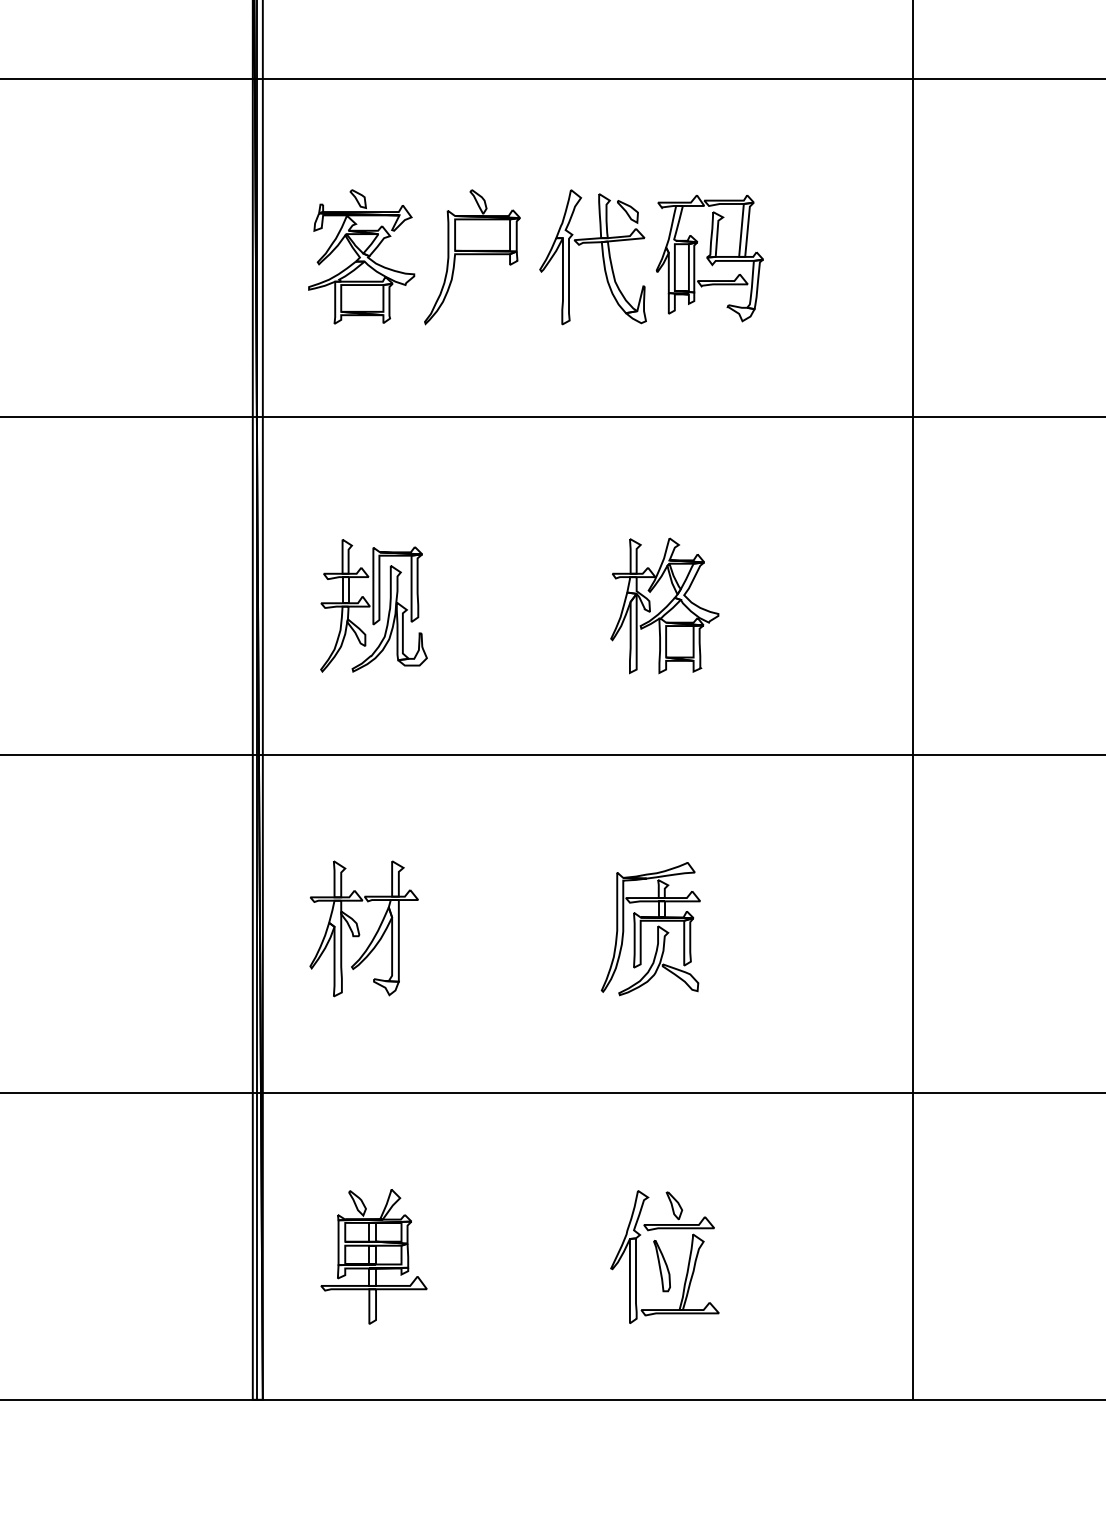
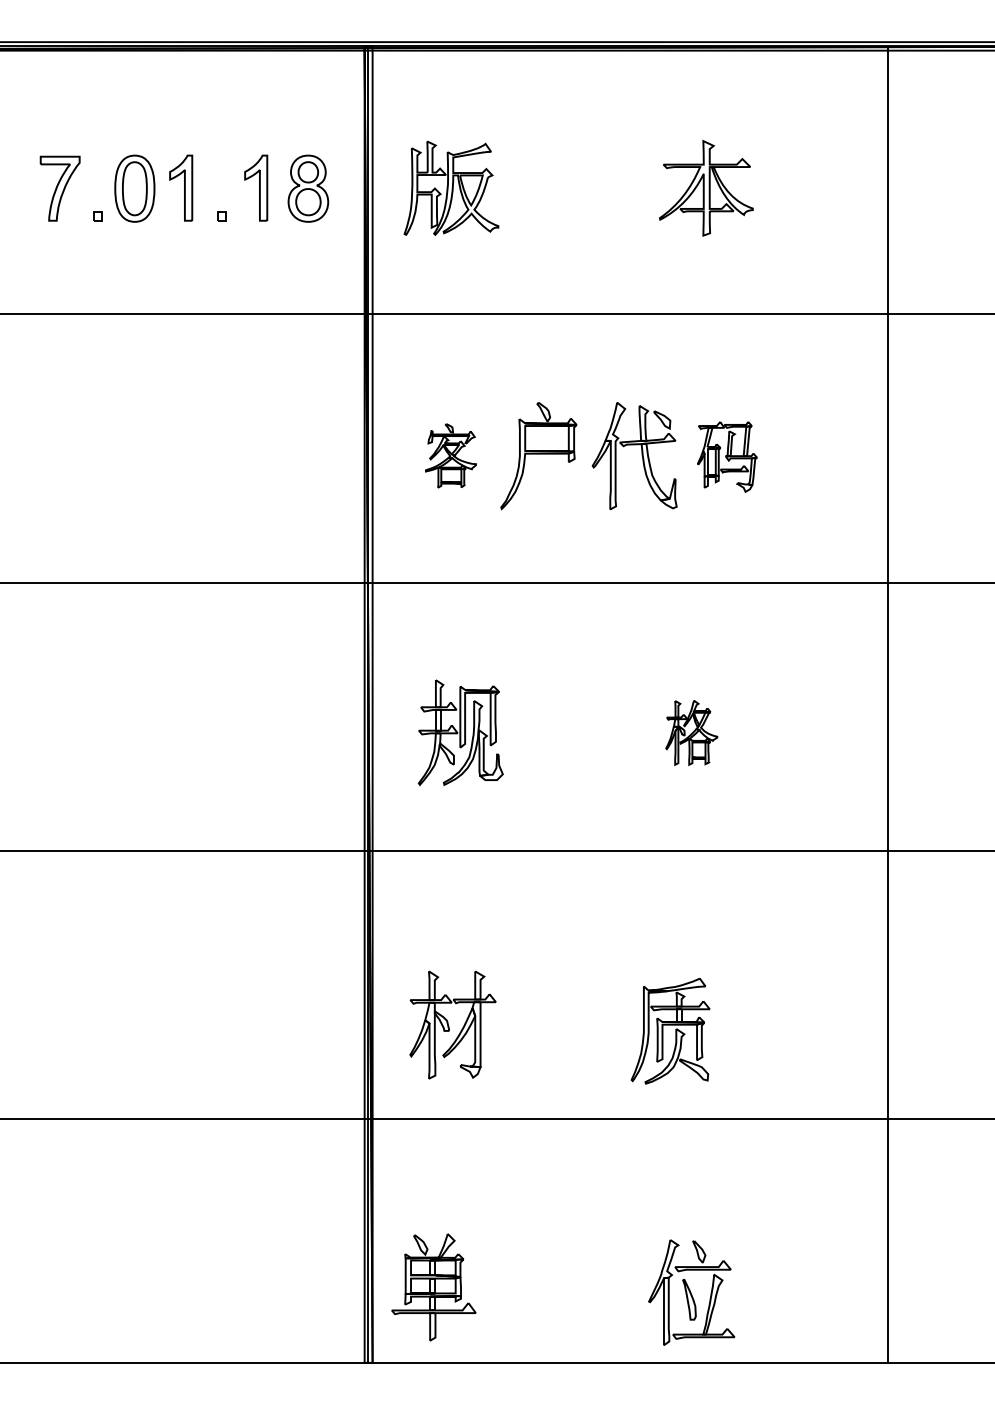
part: (360, 256) -> (450, 455), size x0.6
part: (709, 257) -> (727, 456), size x0.7
part: (664, 605) -> (691, 732), size x0.6
part: (363, 928) -> (452, 1024), moved
part: (650, 929) -> (670, 1031), moved
part: (373, 1256) -> (433, 1287), moved
part: (664, 1256) -> (691, 1292), moved

